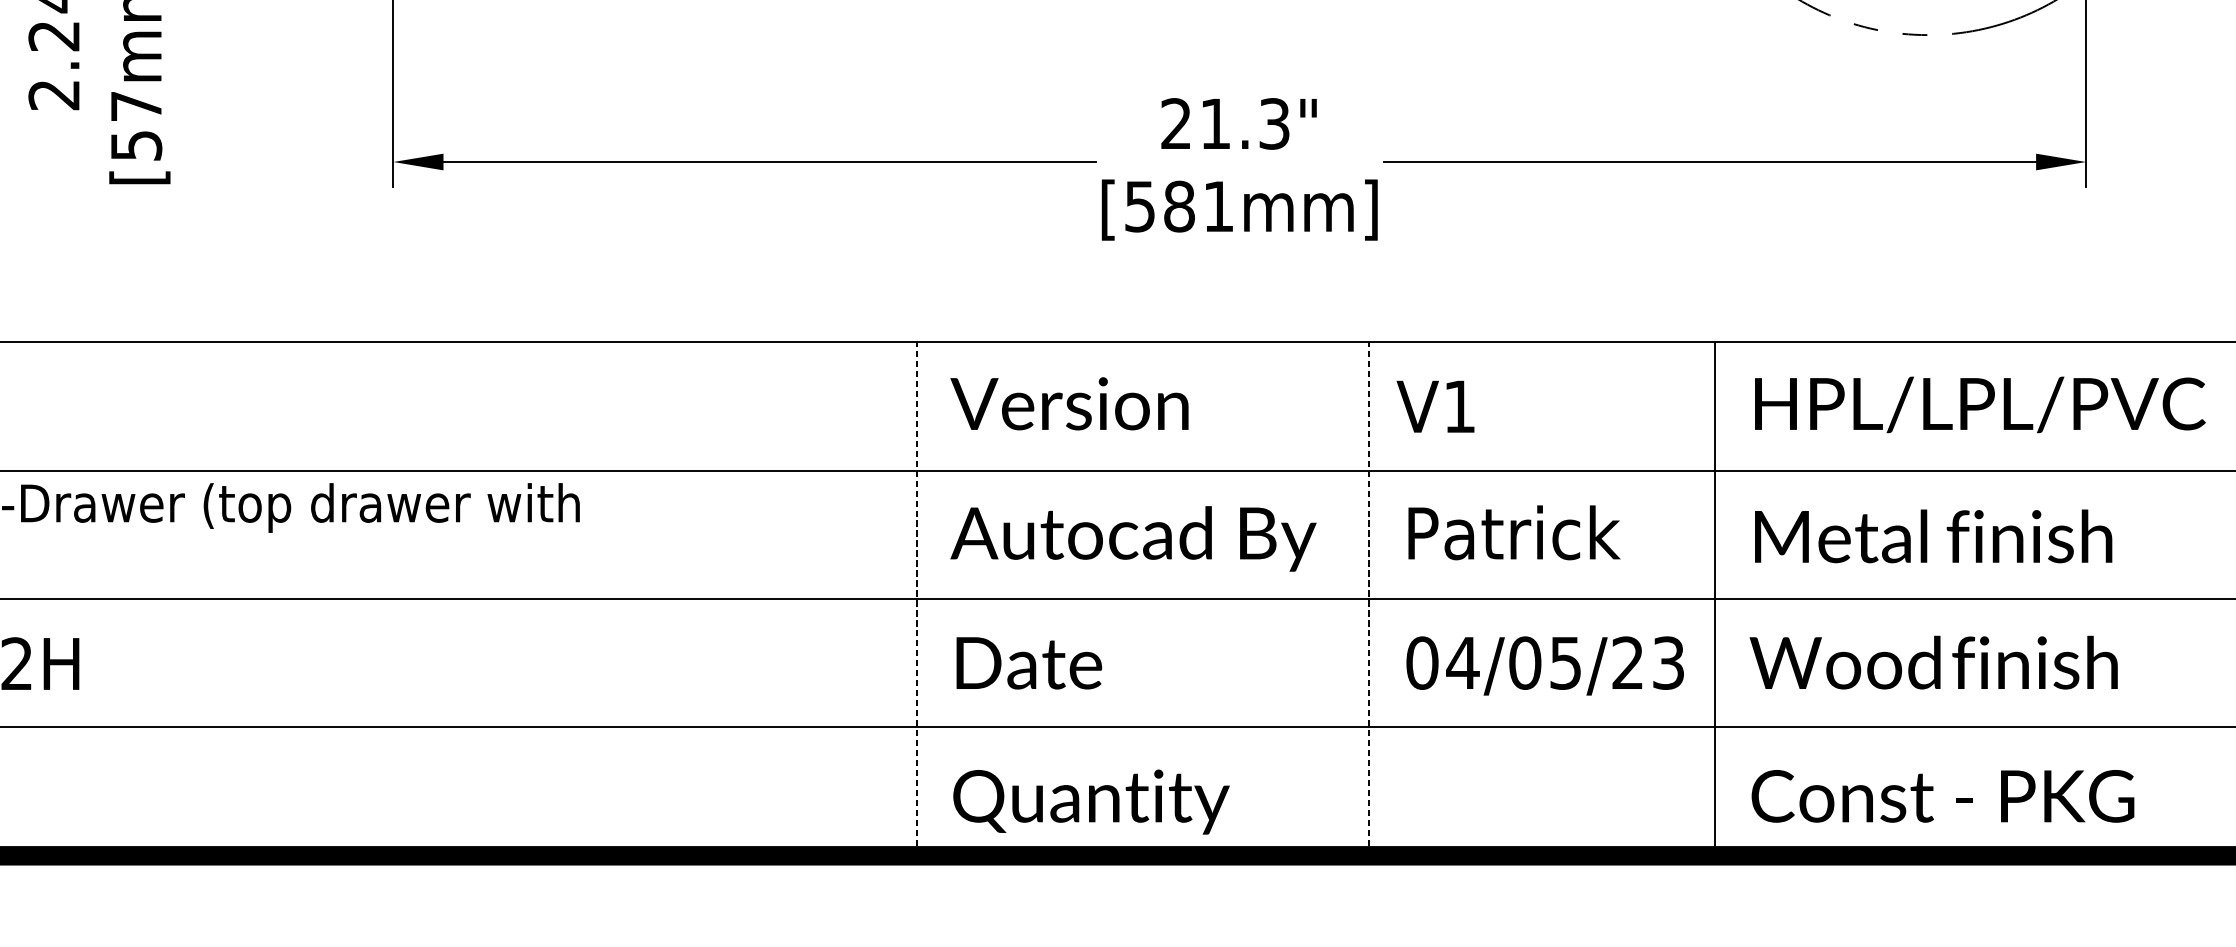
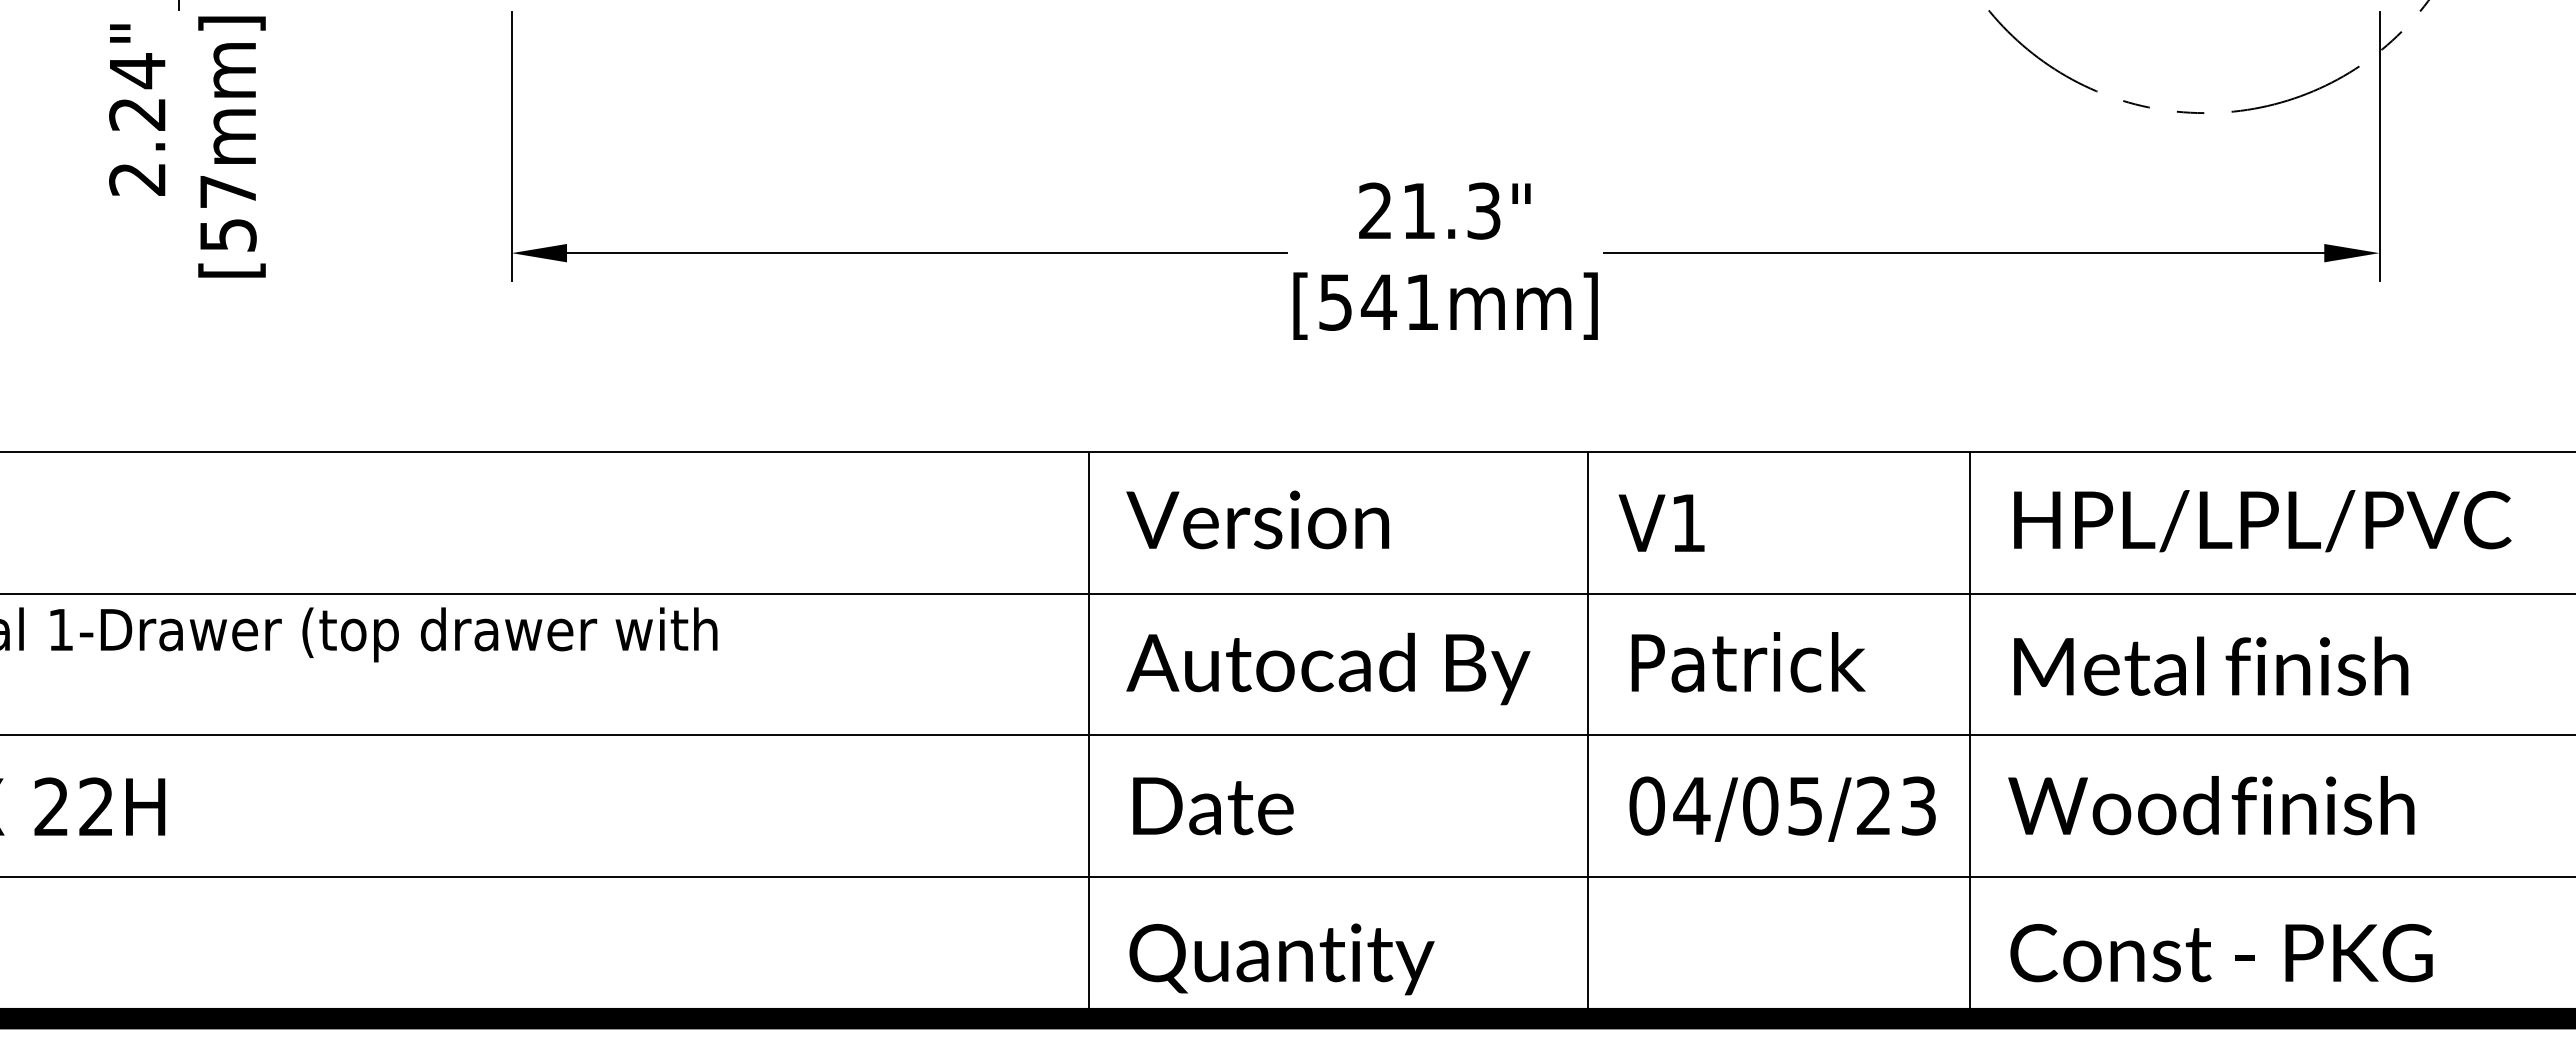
text: (1178, 205) -> (1378, 301), [581mm] -> [541mm]
line: (917, 598) -> (1089, 734), dashed -> solid
line: (1369, 598) -> (1588, 734), dashed -> solid

